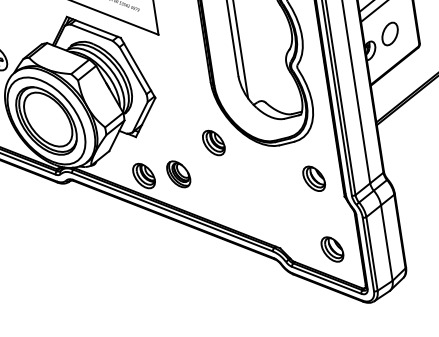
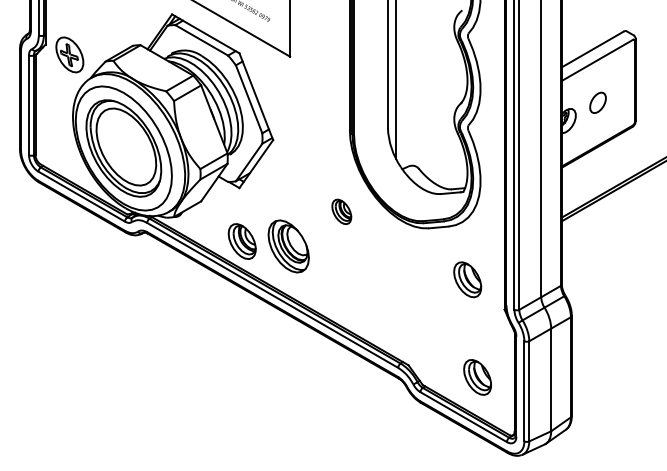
part: (389, 33) -> (597, 102), size x0.7
part: (213, 142) -> (341, 211), size x0.7
part: (178, 173) -> (288, 245), size x1.4

